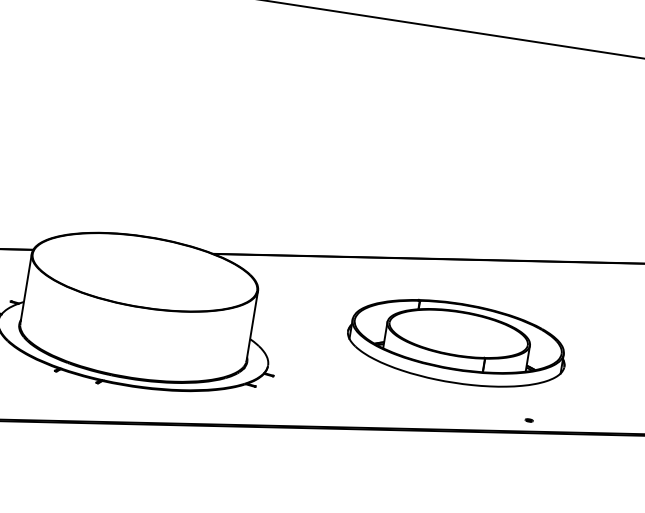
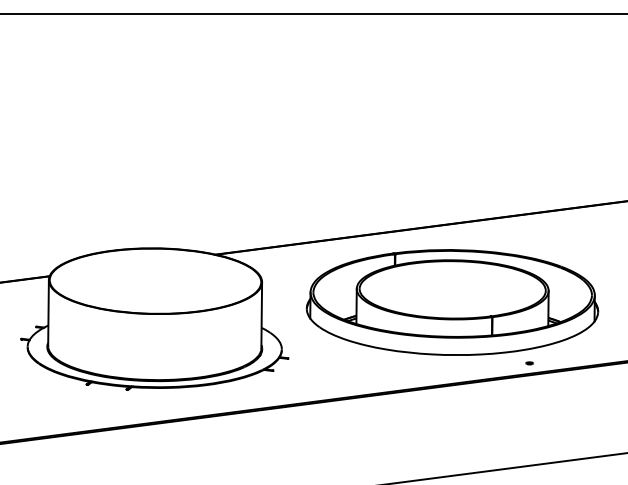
part: (457, 343) -> (452, 302), size x1.43

